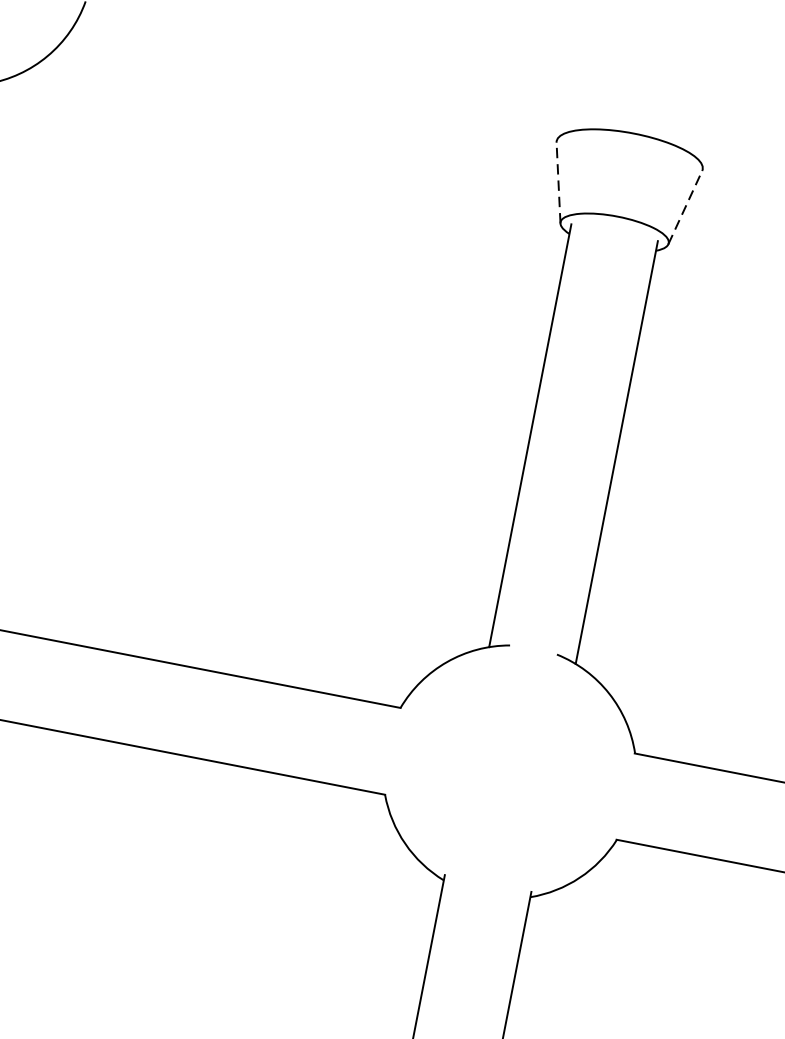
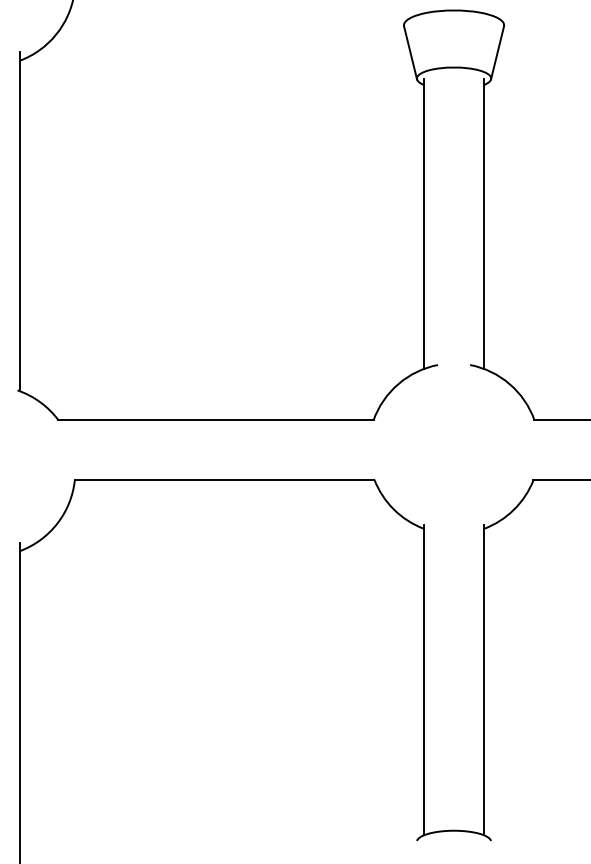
line: (558, 182) -> (410, 52), dashed -> solid
line: (685, 207) -> (497, 52), dashed -> solid

